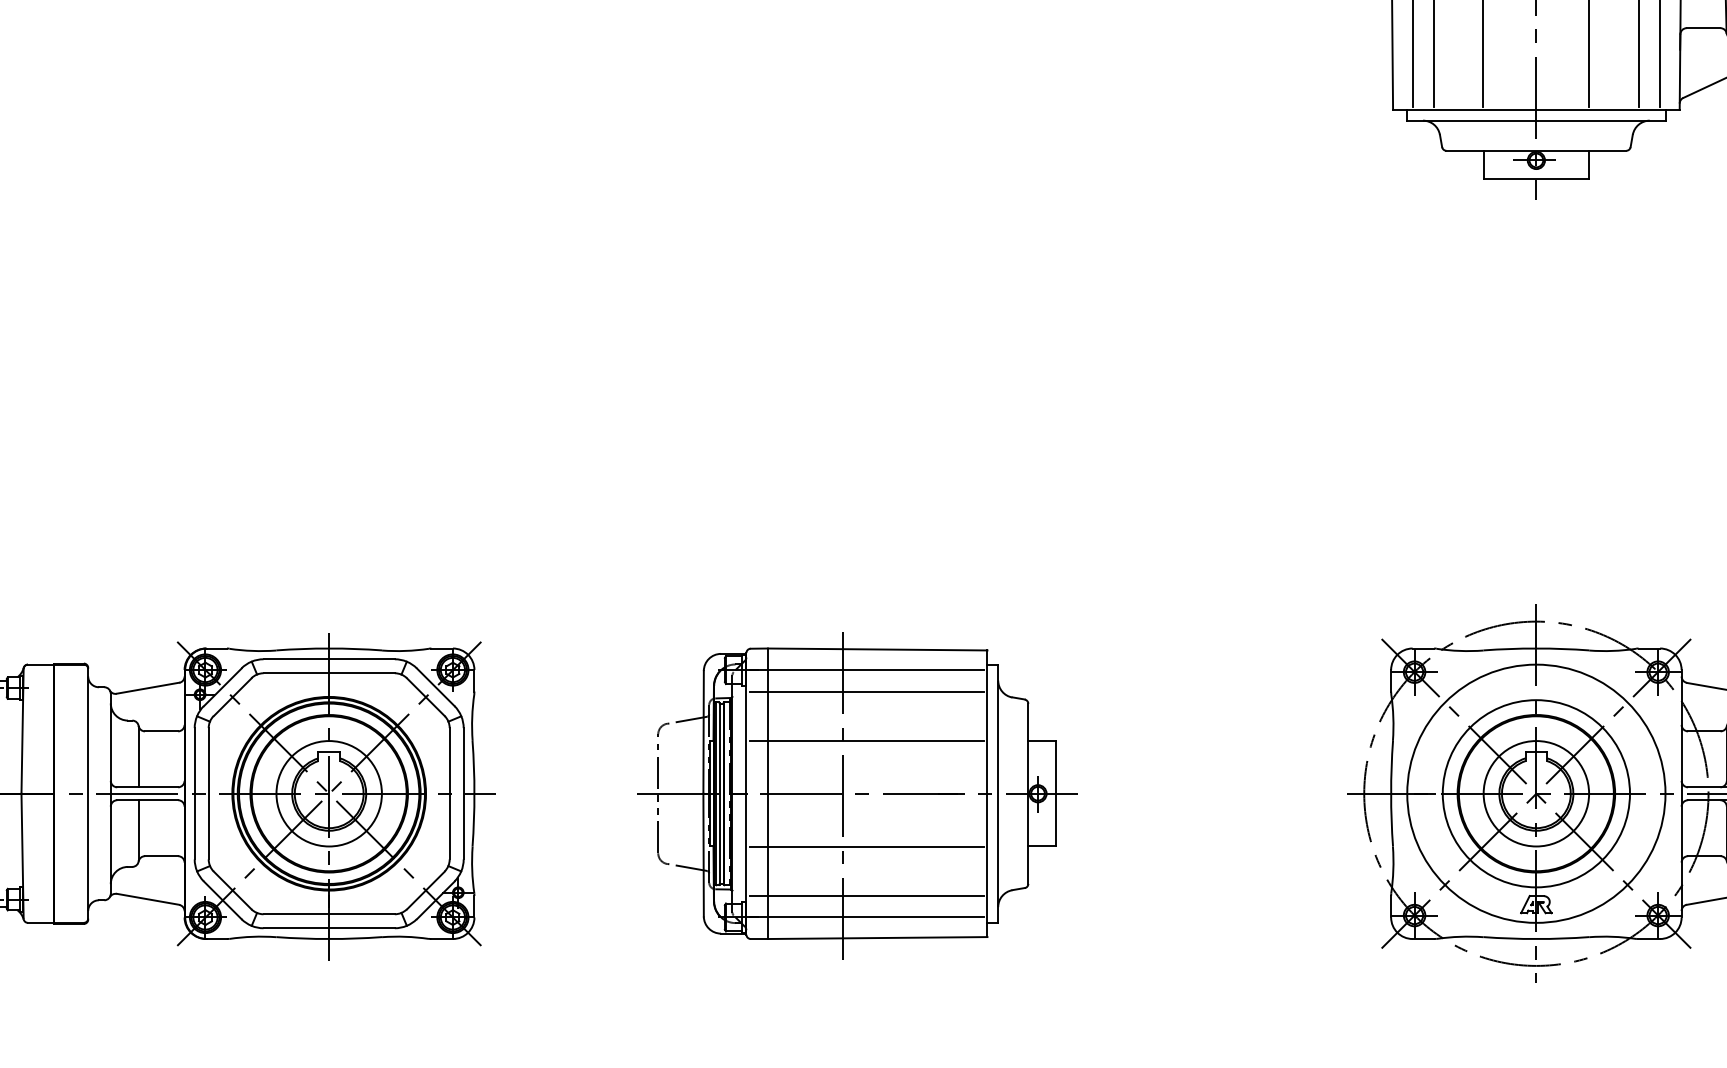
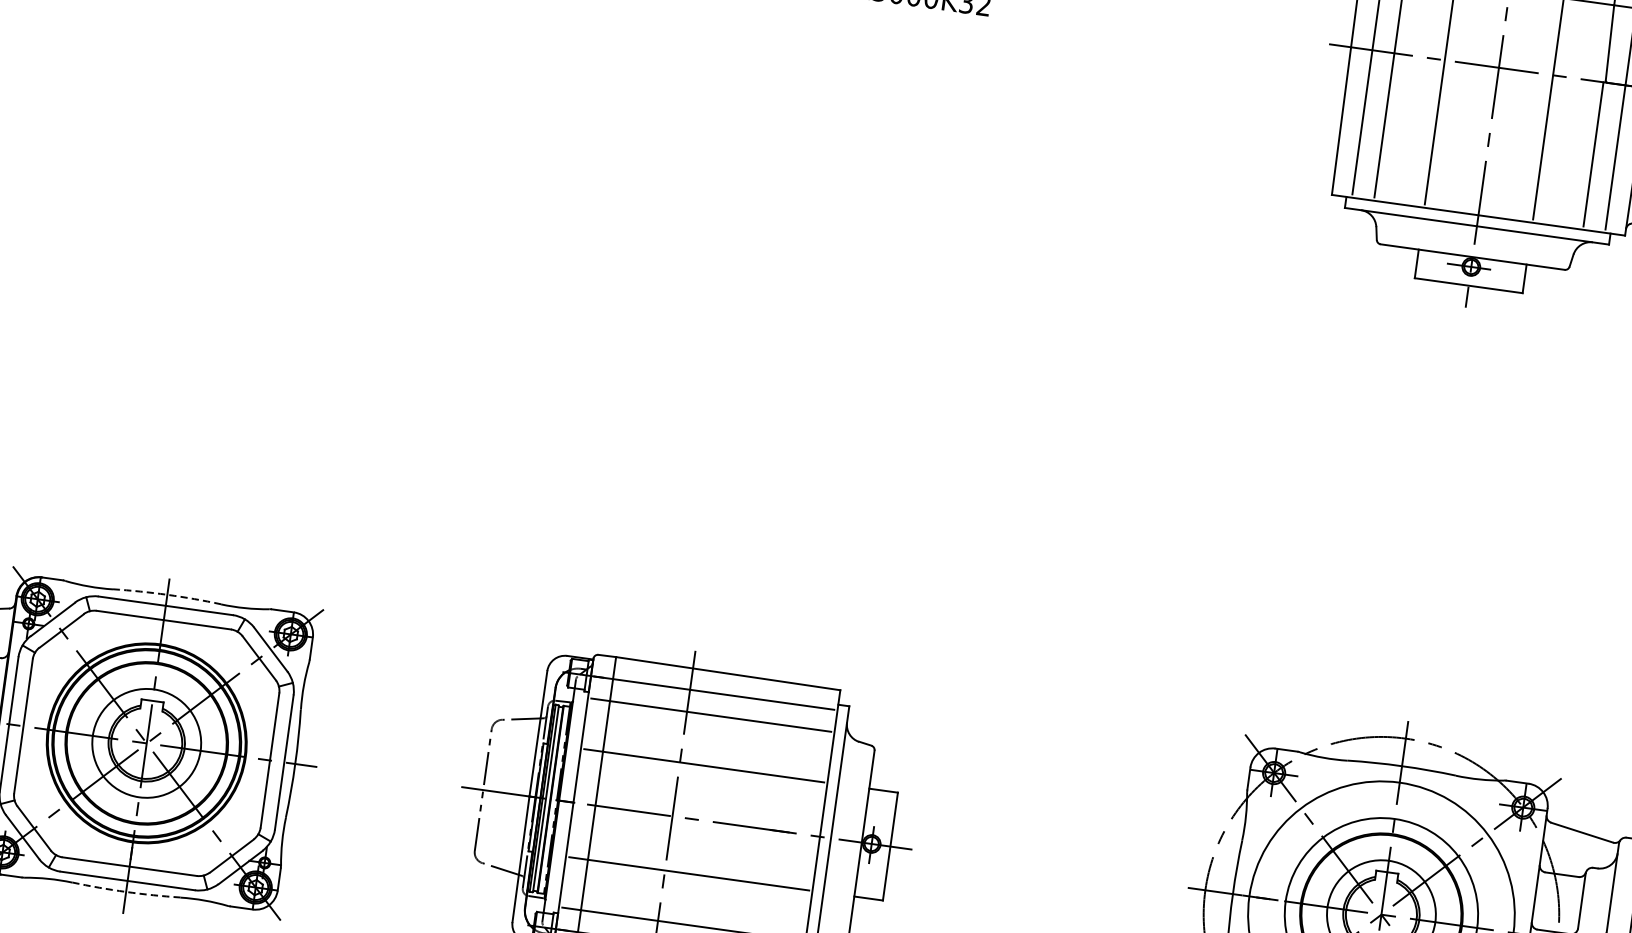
arc: (329, 648) -> (167, 594), solid -> dashed
arc: (329, 939) -> (126, 892), solid -> dashed

